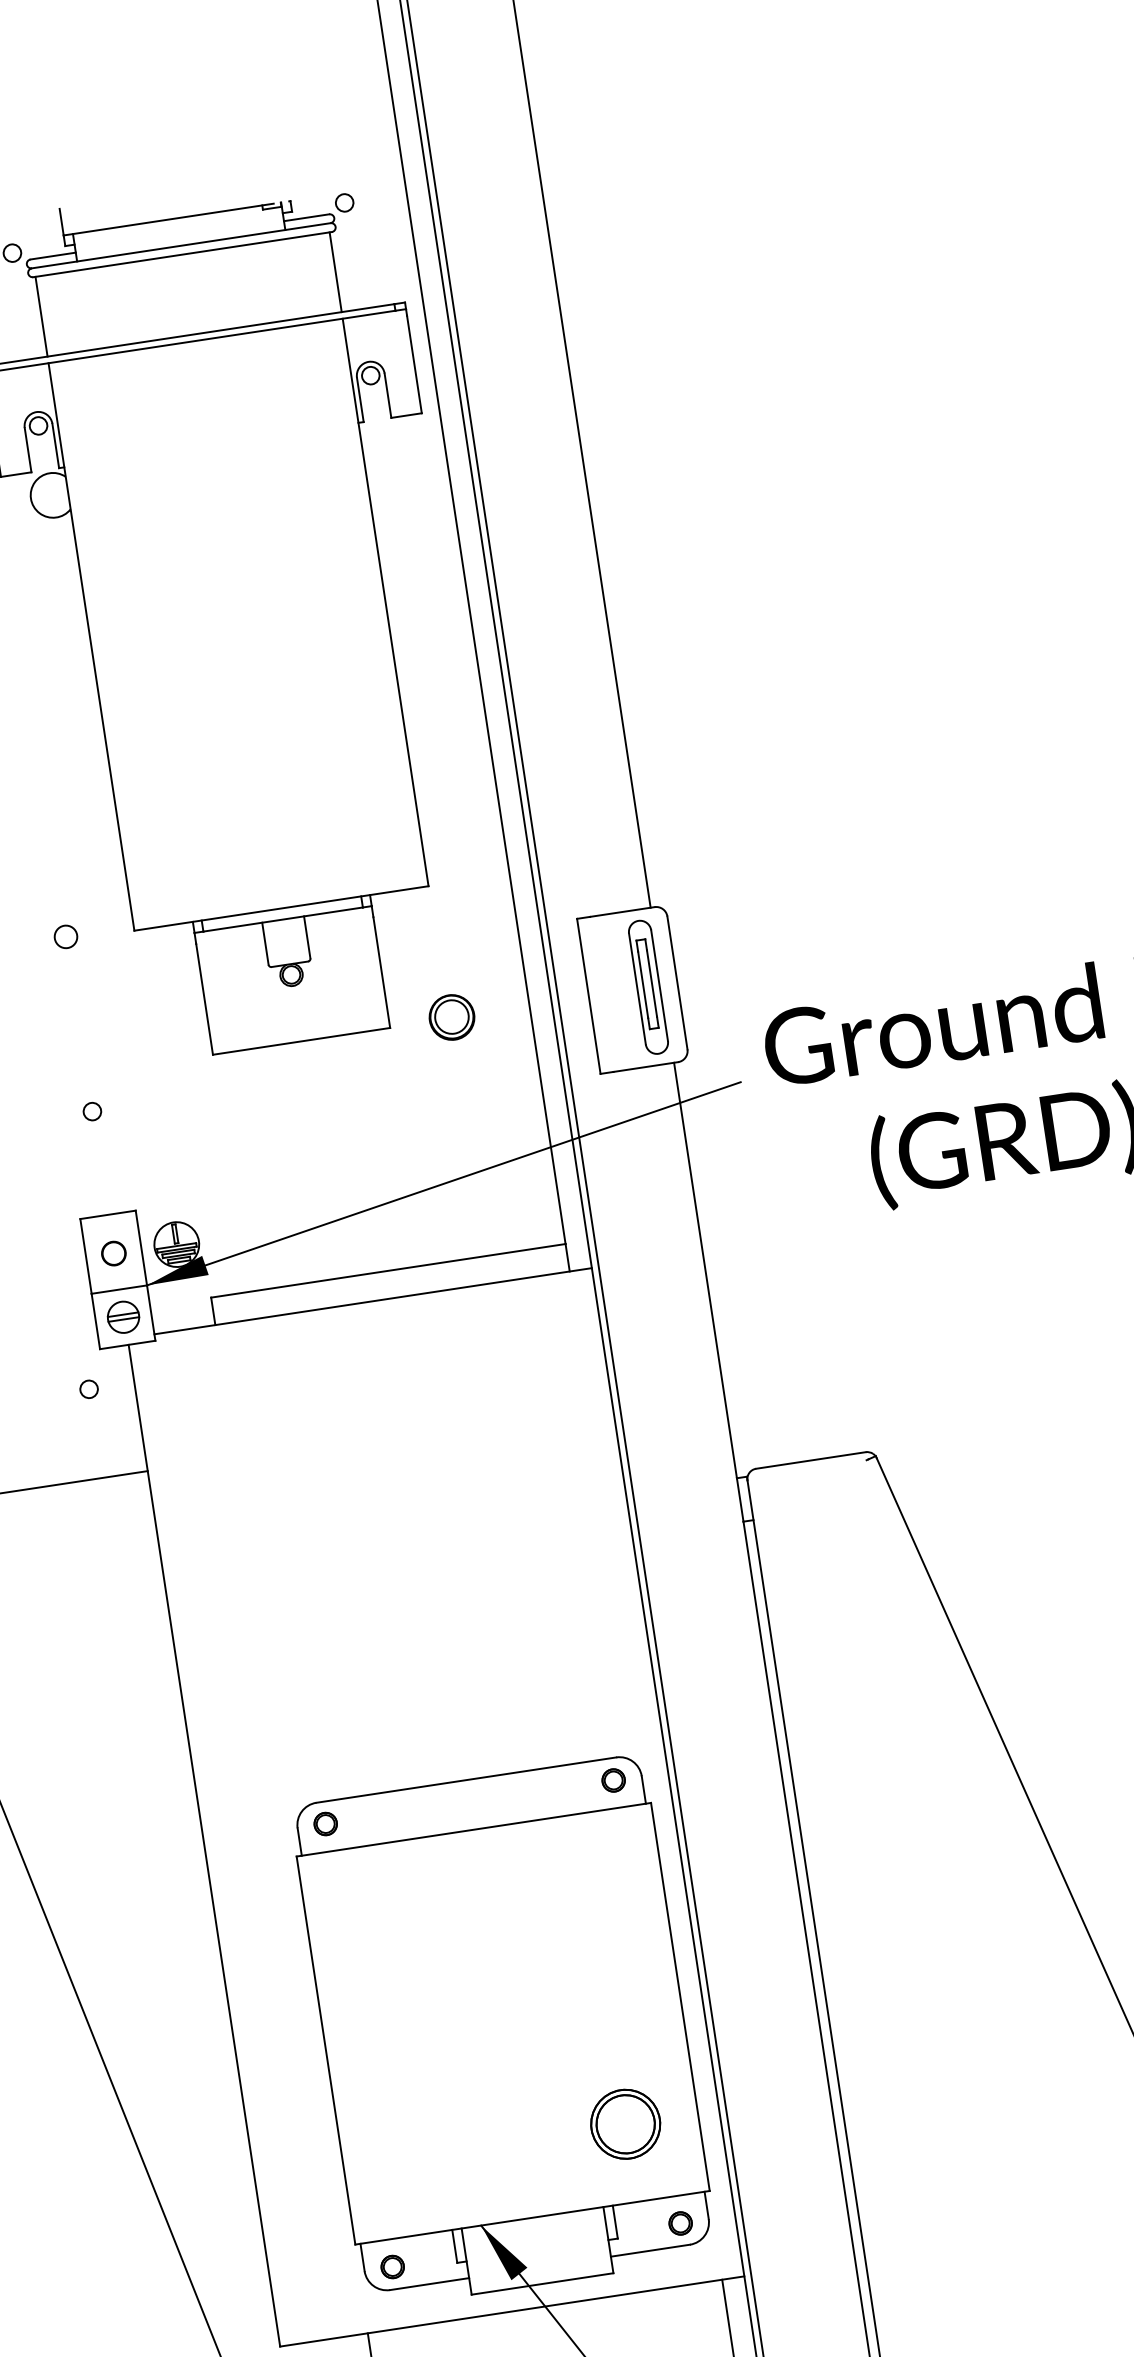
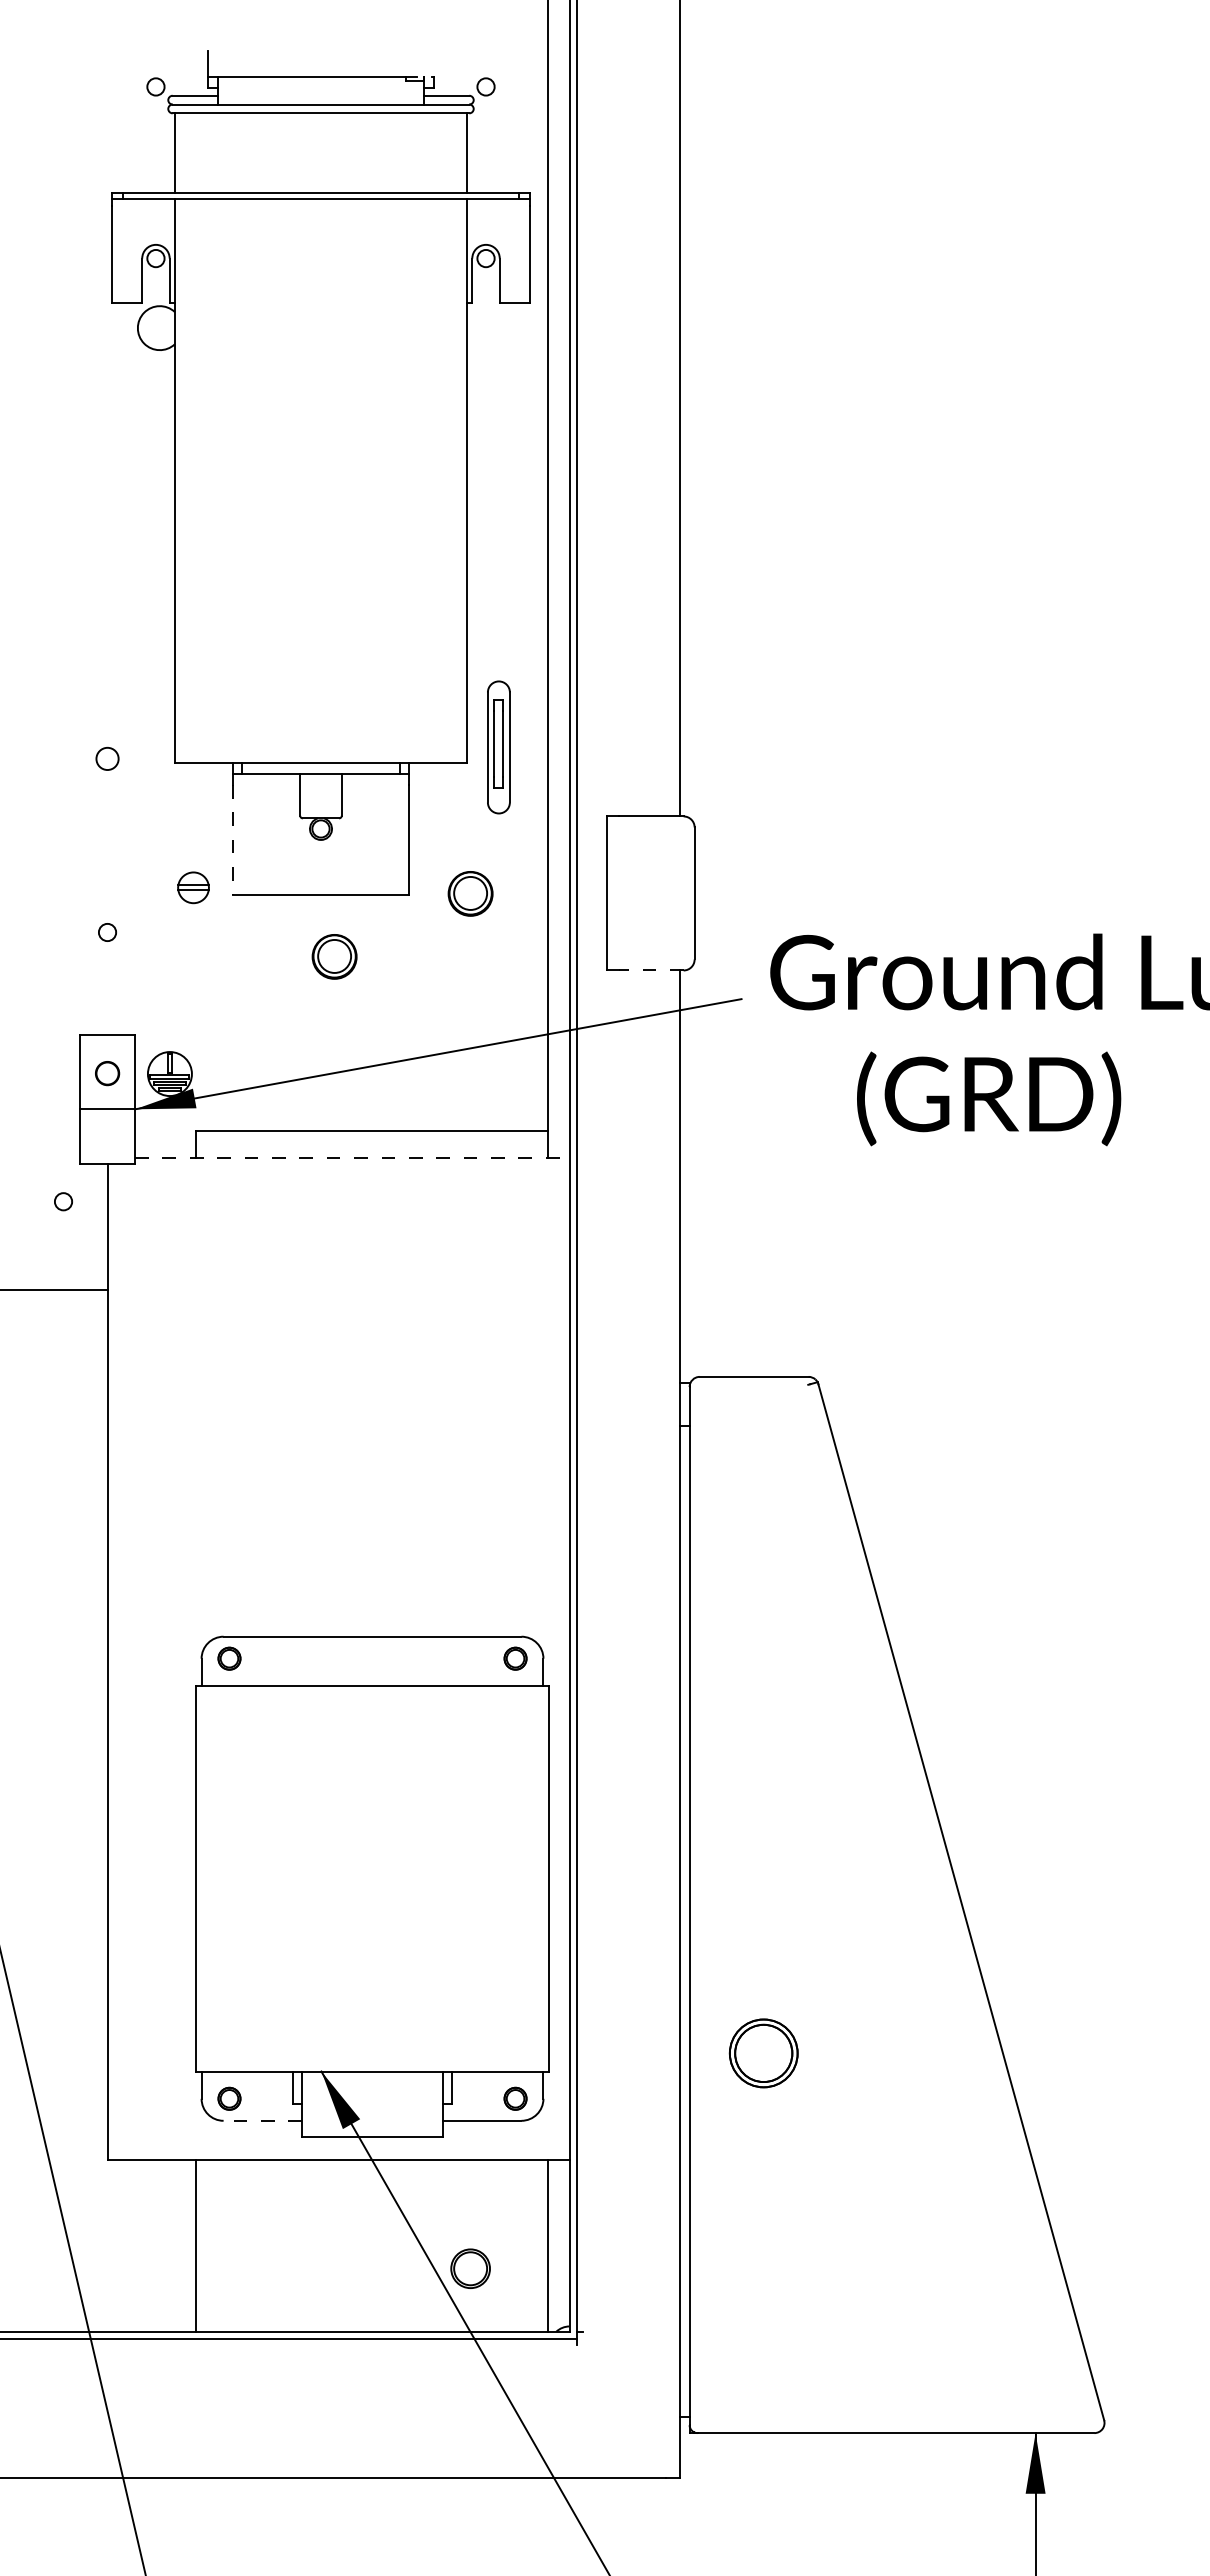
part: (648, 987) -> (498, 747), moved
line: (204, 1000) -> (232, 840), solid -> dashed
line: (645, 1067) -> (651, 970), solid -> dashed
part: (324, 1101) -> (334, 956), added
line: (373, 1300) -> (352, 1157), solid -> dashed
part: (123, 1316) -> (193, 887), moved
part: (625, 2124) -> (763, 2053), moved
line: (429, 2283) -> (262, 2120), solid -> dashed

